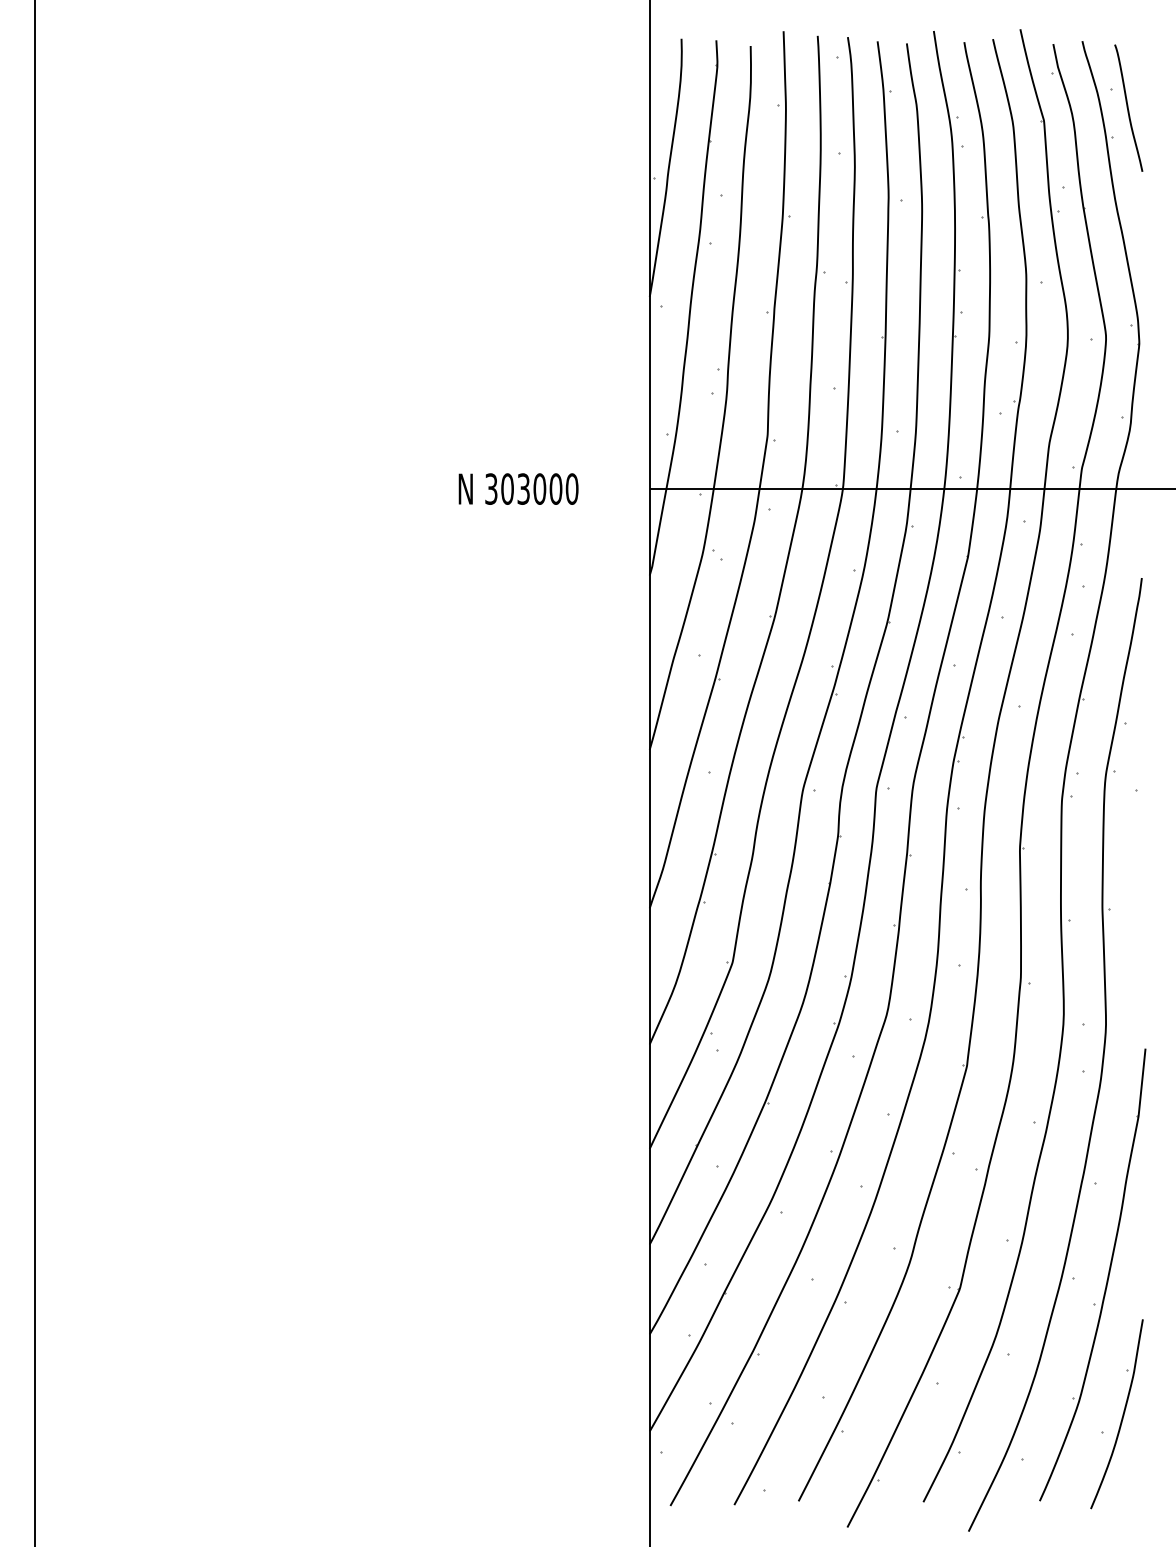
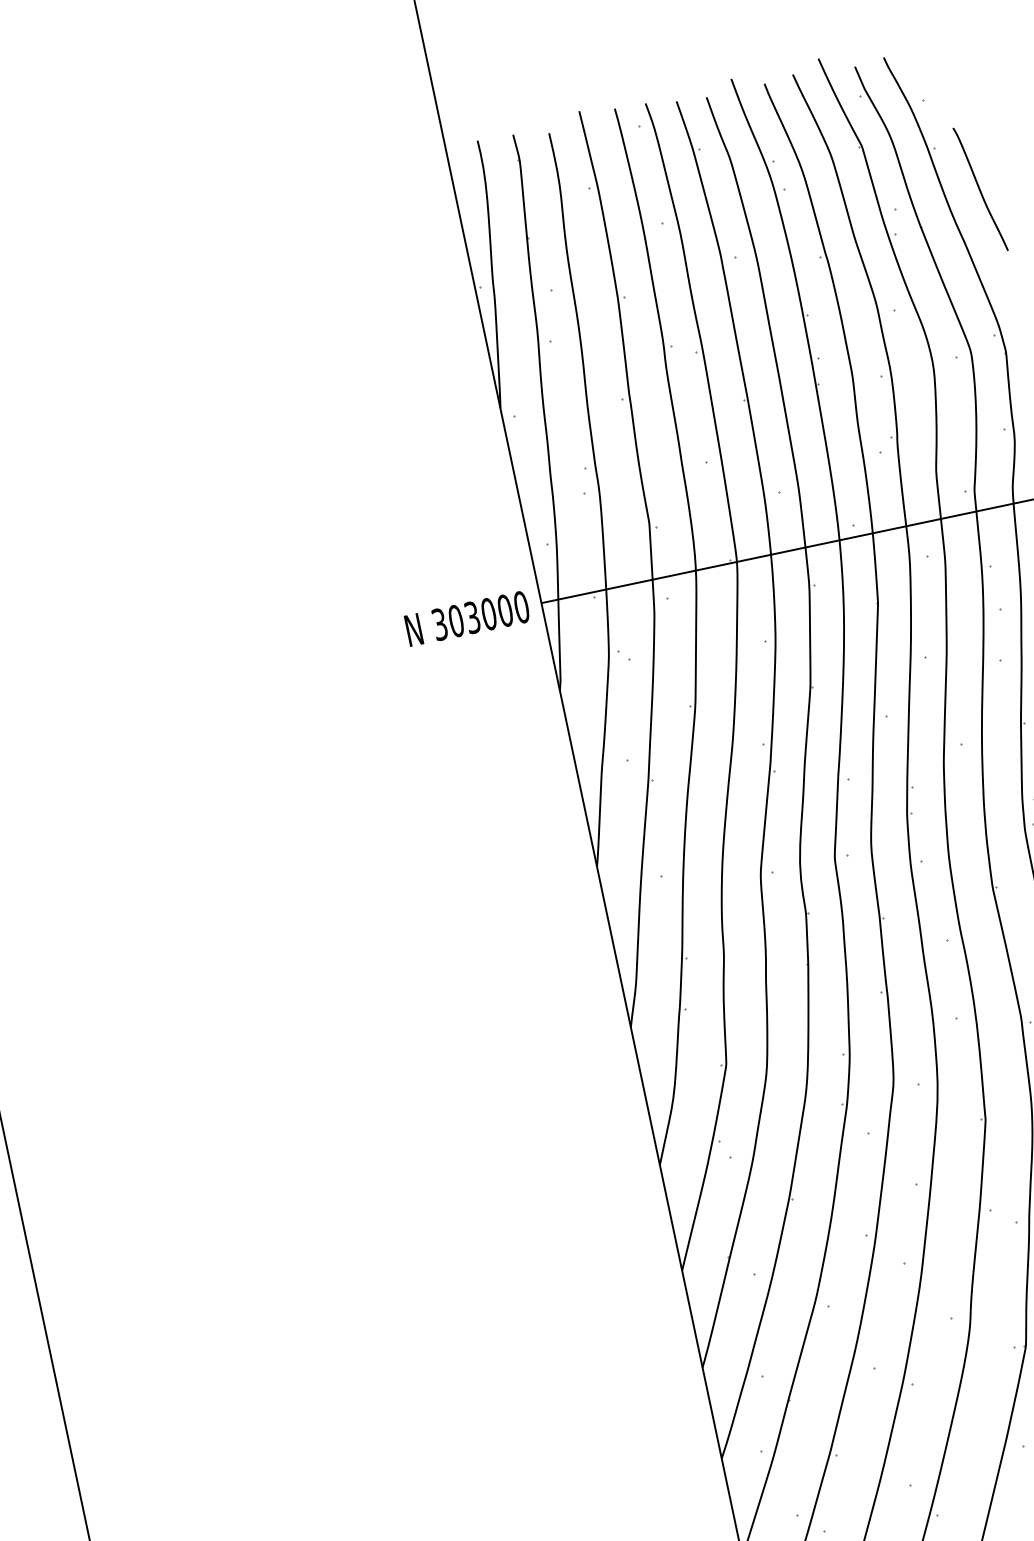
curve: (1128, 107) -> (980, 188), moved
text: (518, 488) -> (467, 618), moved

